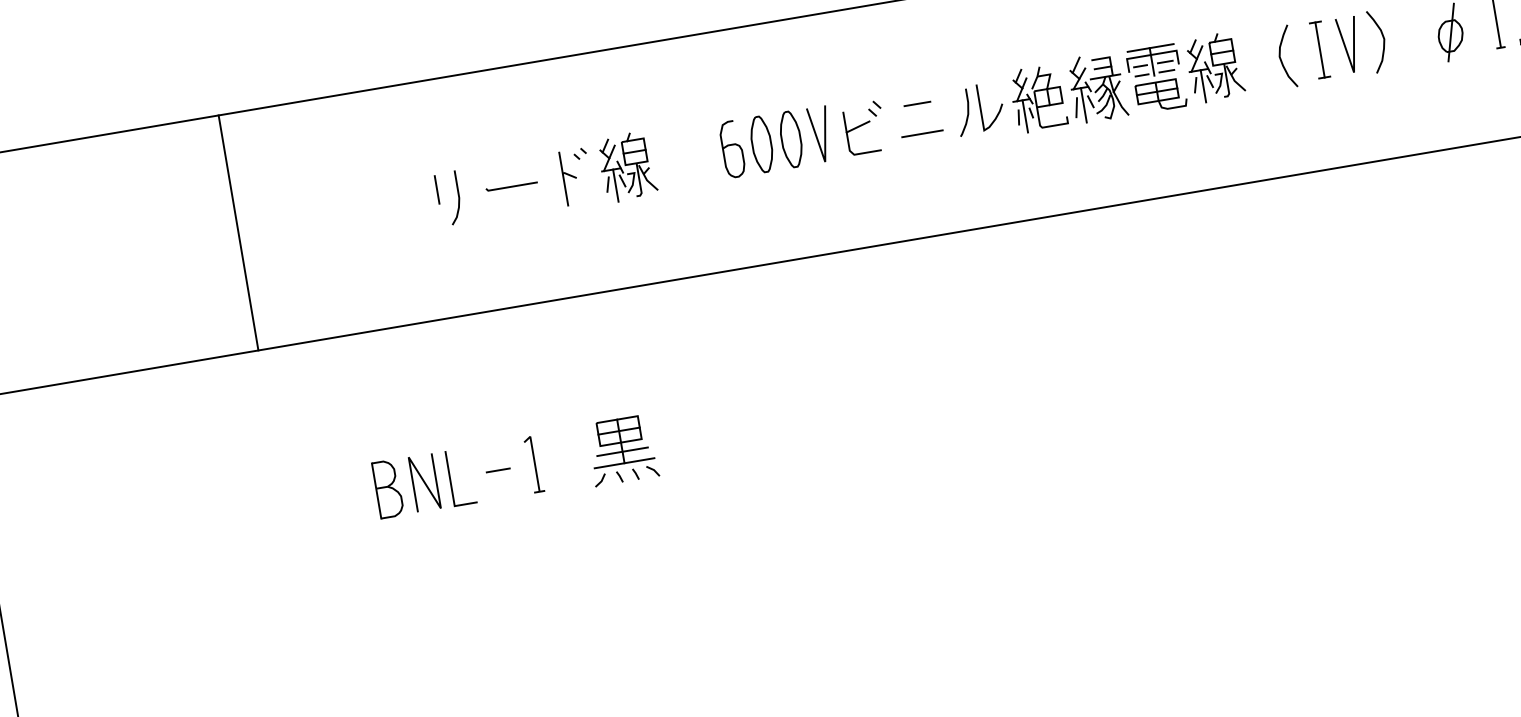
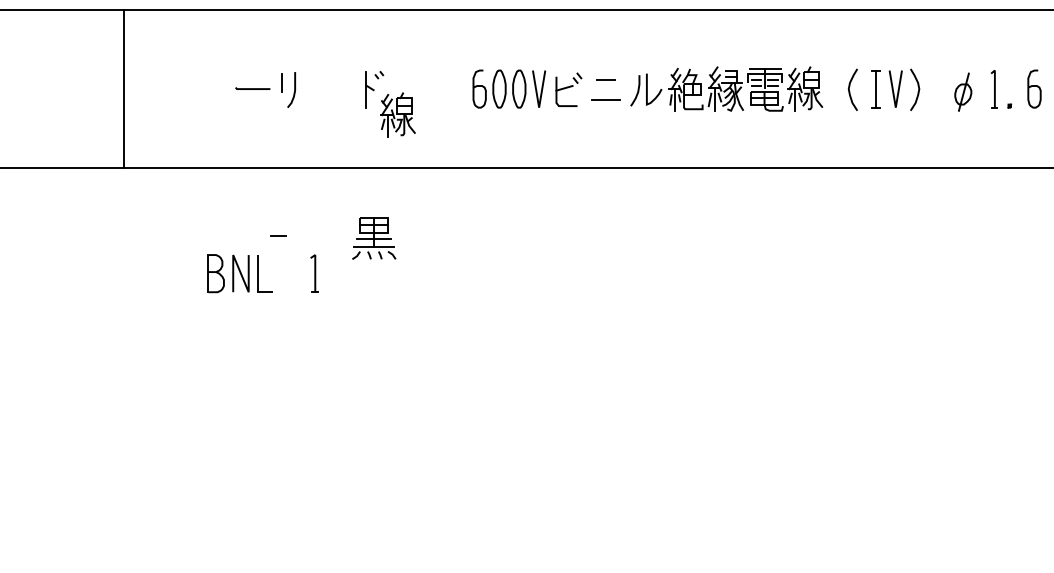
part: (626, 166) -> (397, 114), moved
line: (511, 185) -> (252, 88), moved
line: (238, 232) -> (123, 88), moved
part: (623, 450) -> (374, 238), moved
line: (498, 470) -> (278, 235), moved

